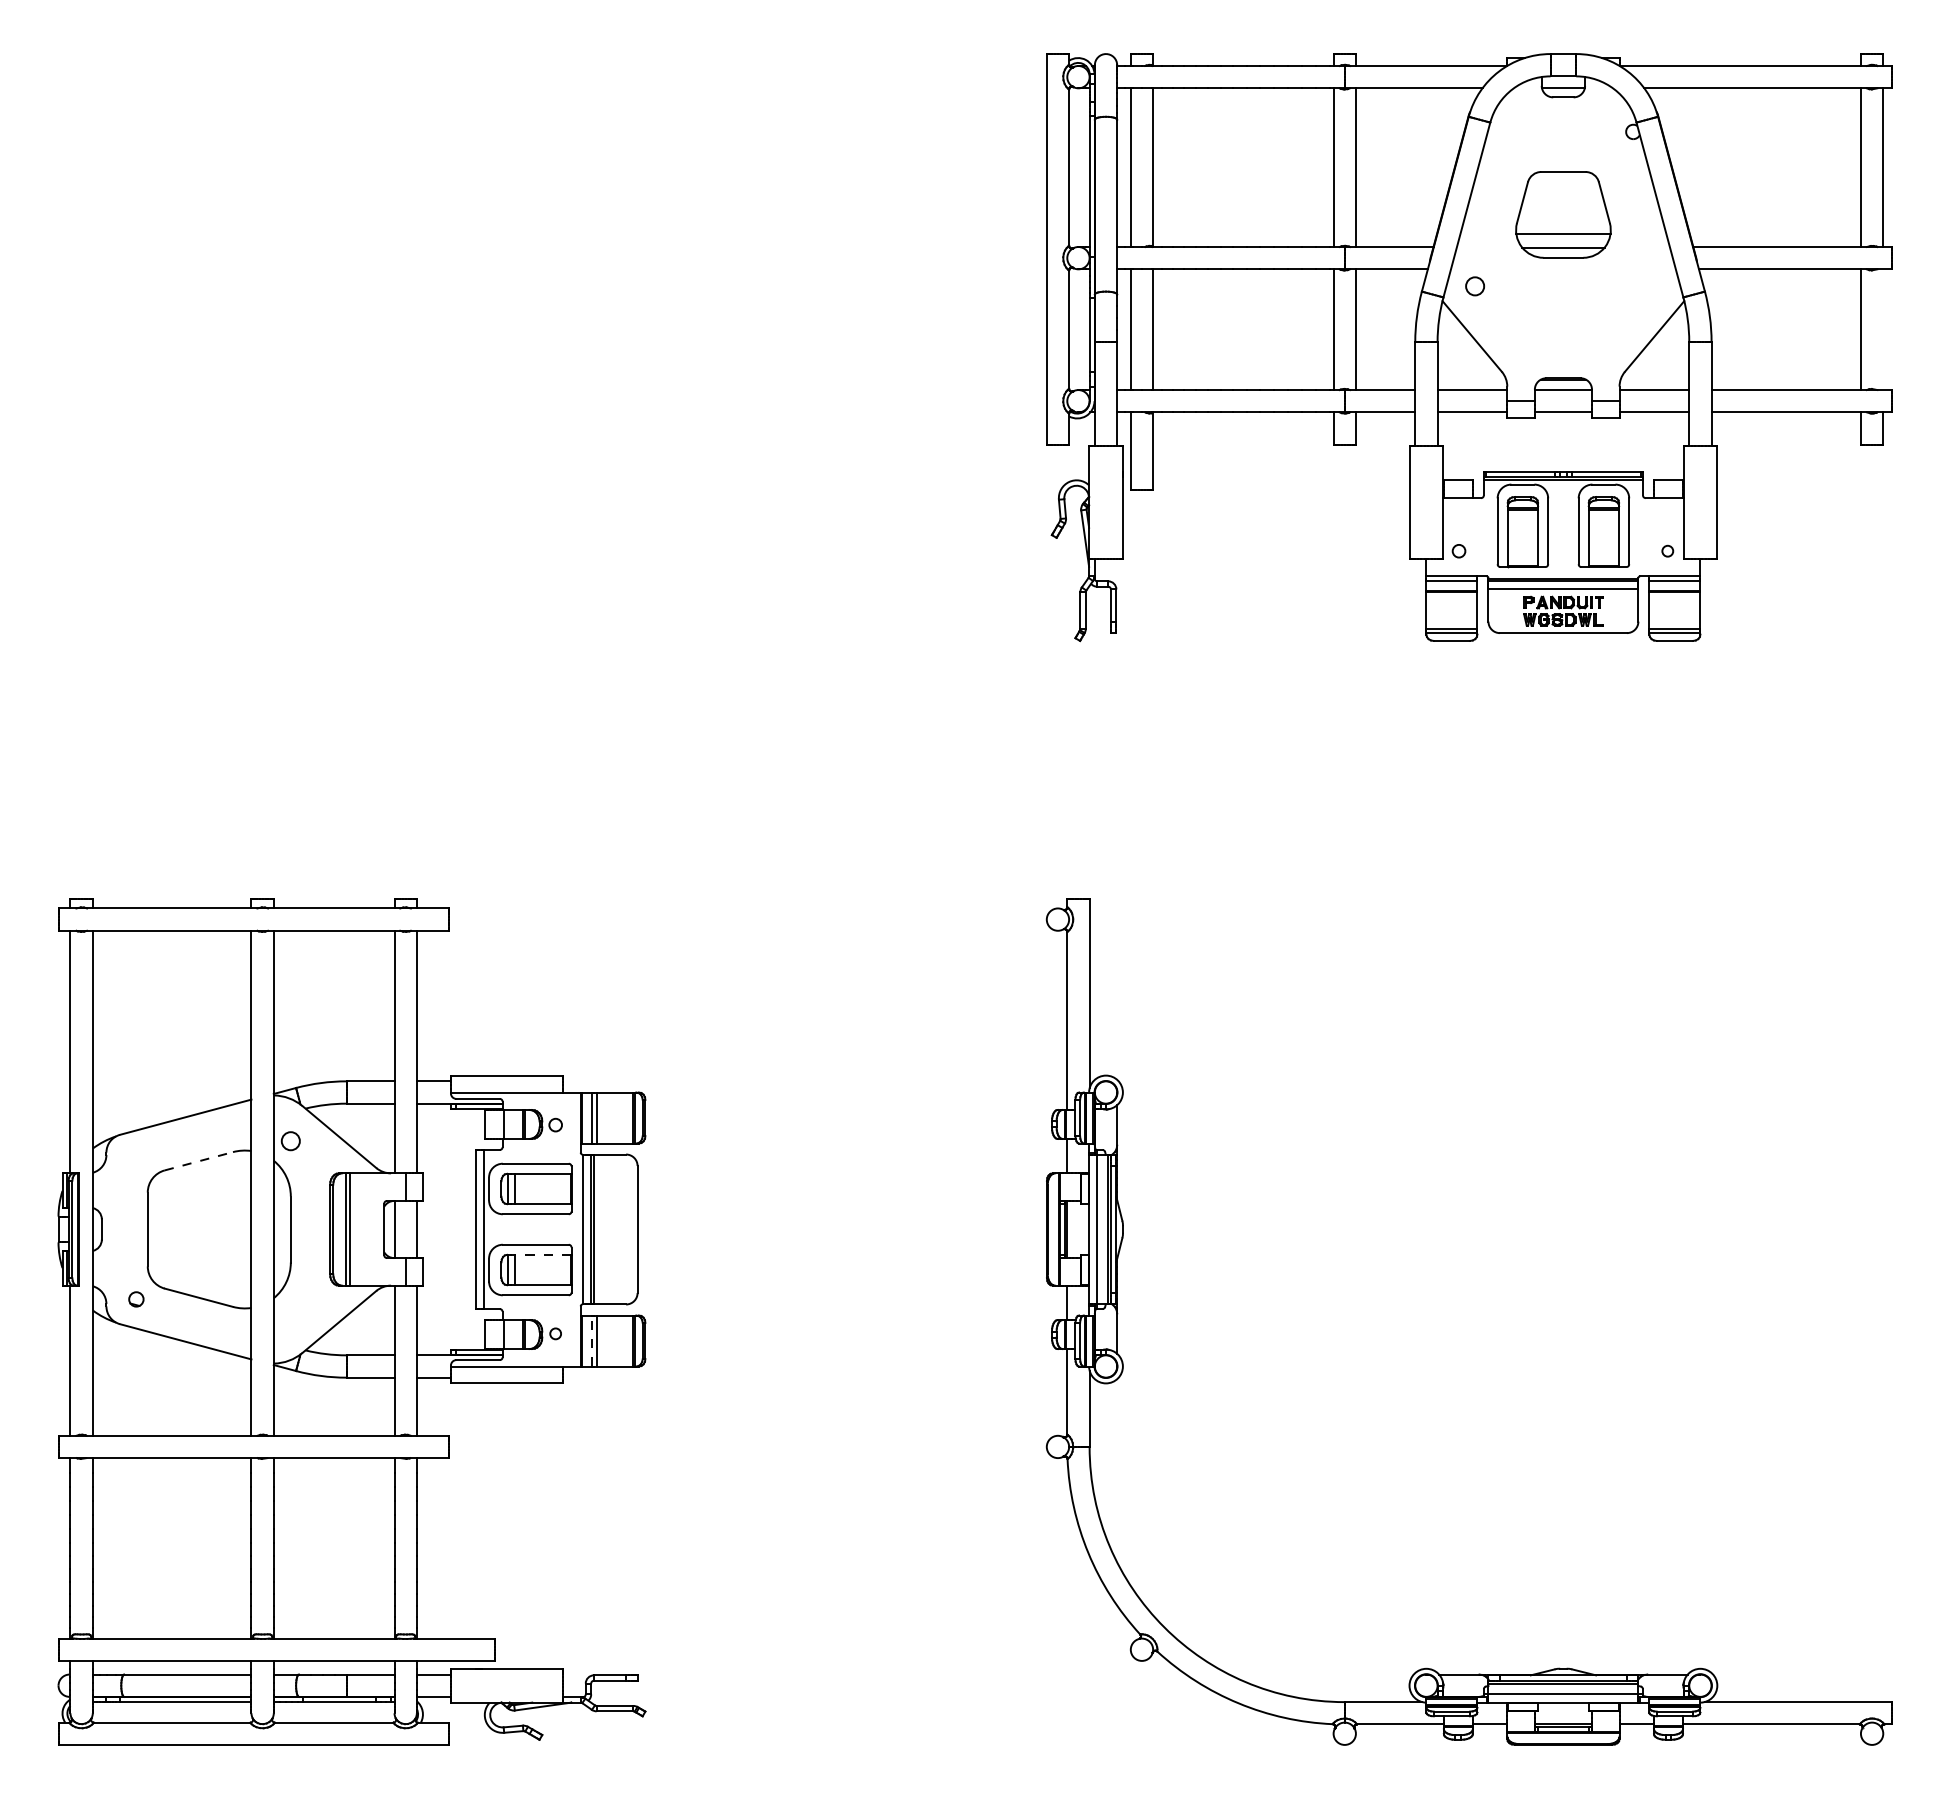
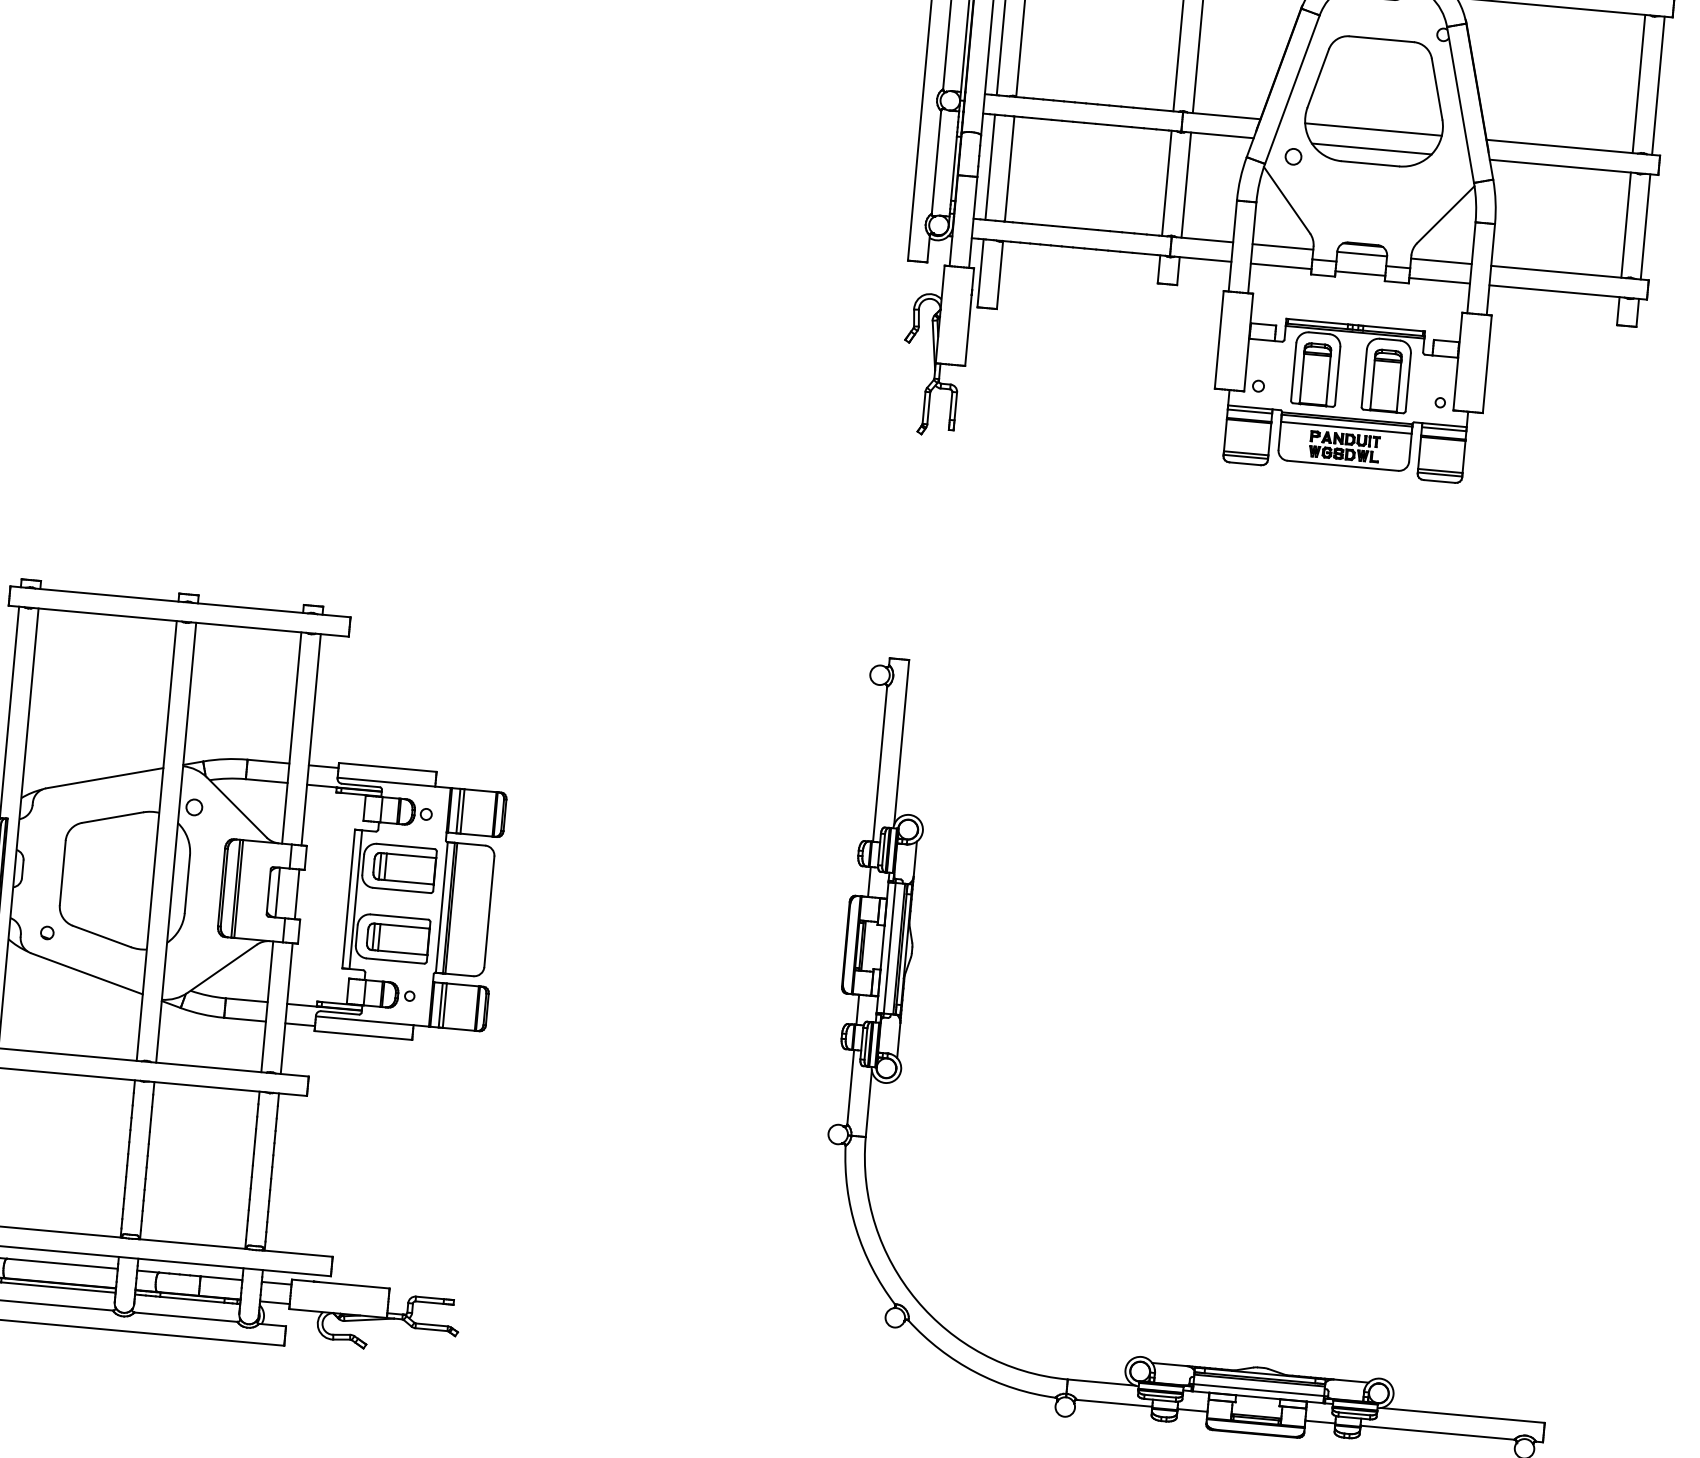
part: (1563, 214) -> (1376, 101), size x1.67
line: (1883, 329) -> (1645, 226), added
line: (199, 1161) -> (113, 817), dashed -> solid
line: (542, 1254) -> (404, 926), dashed -> solid
line: (591, 1340) -> (440, 1004), dashed -> solid

